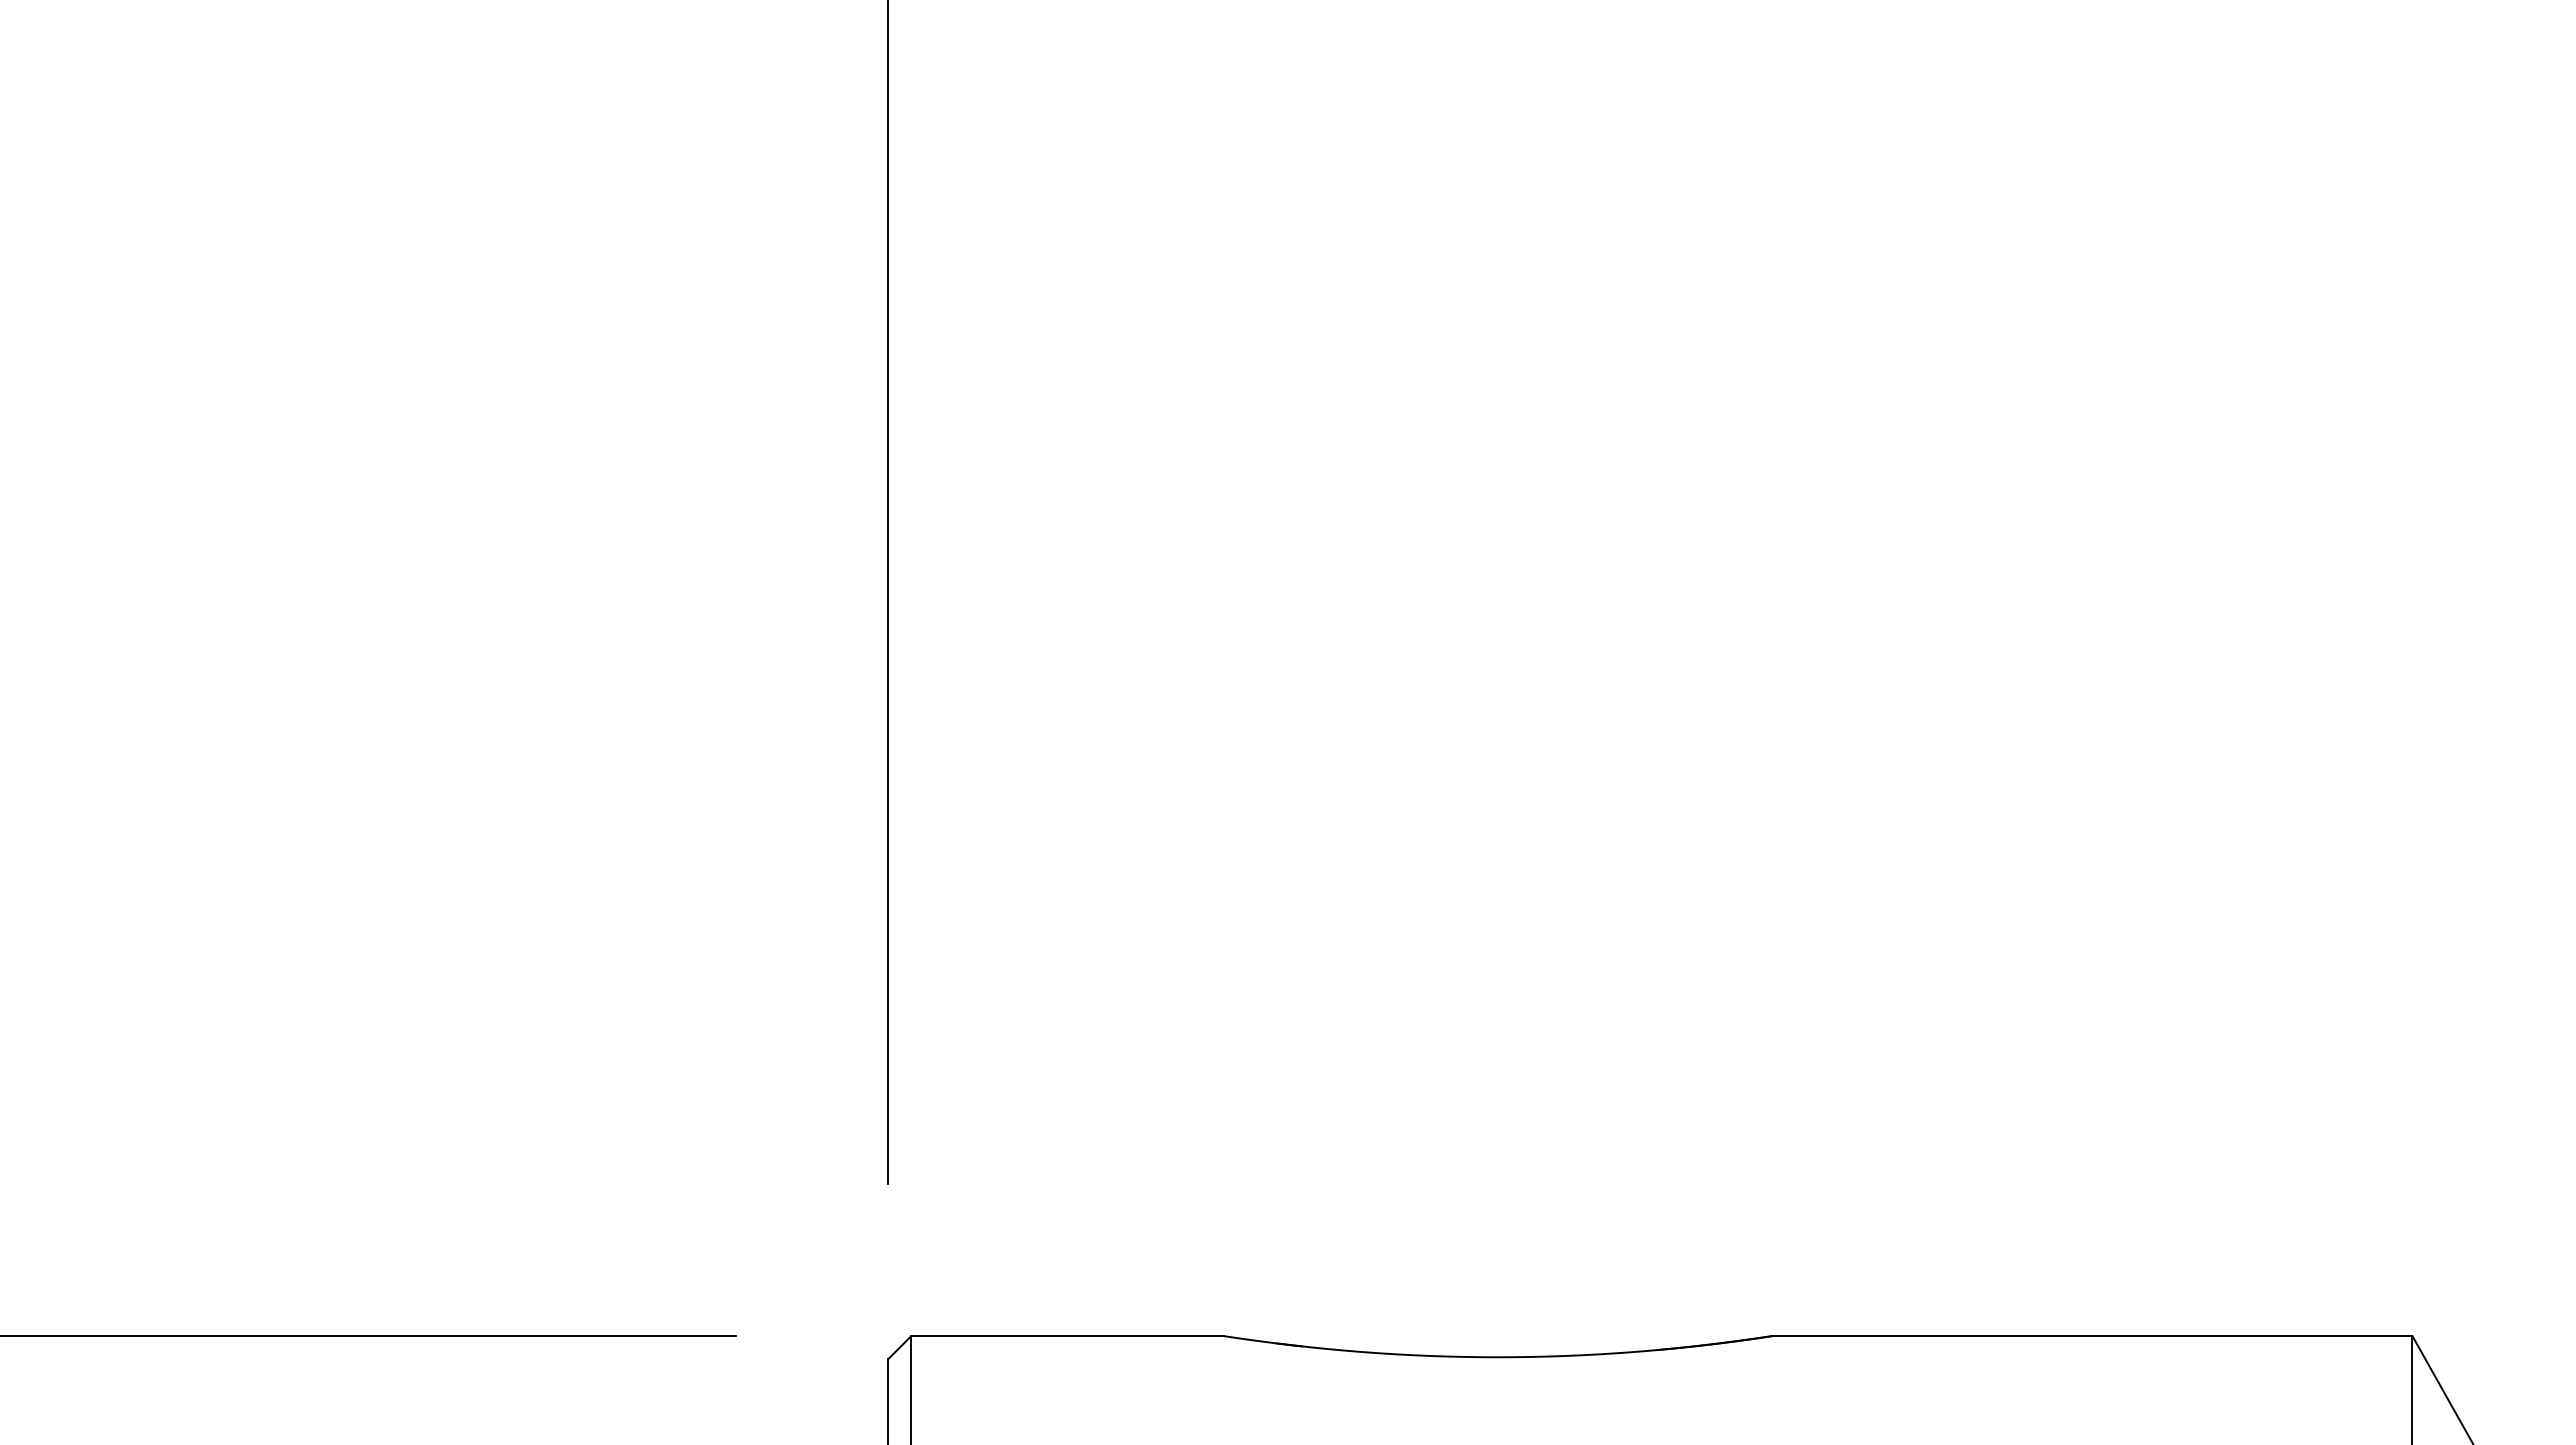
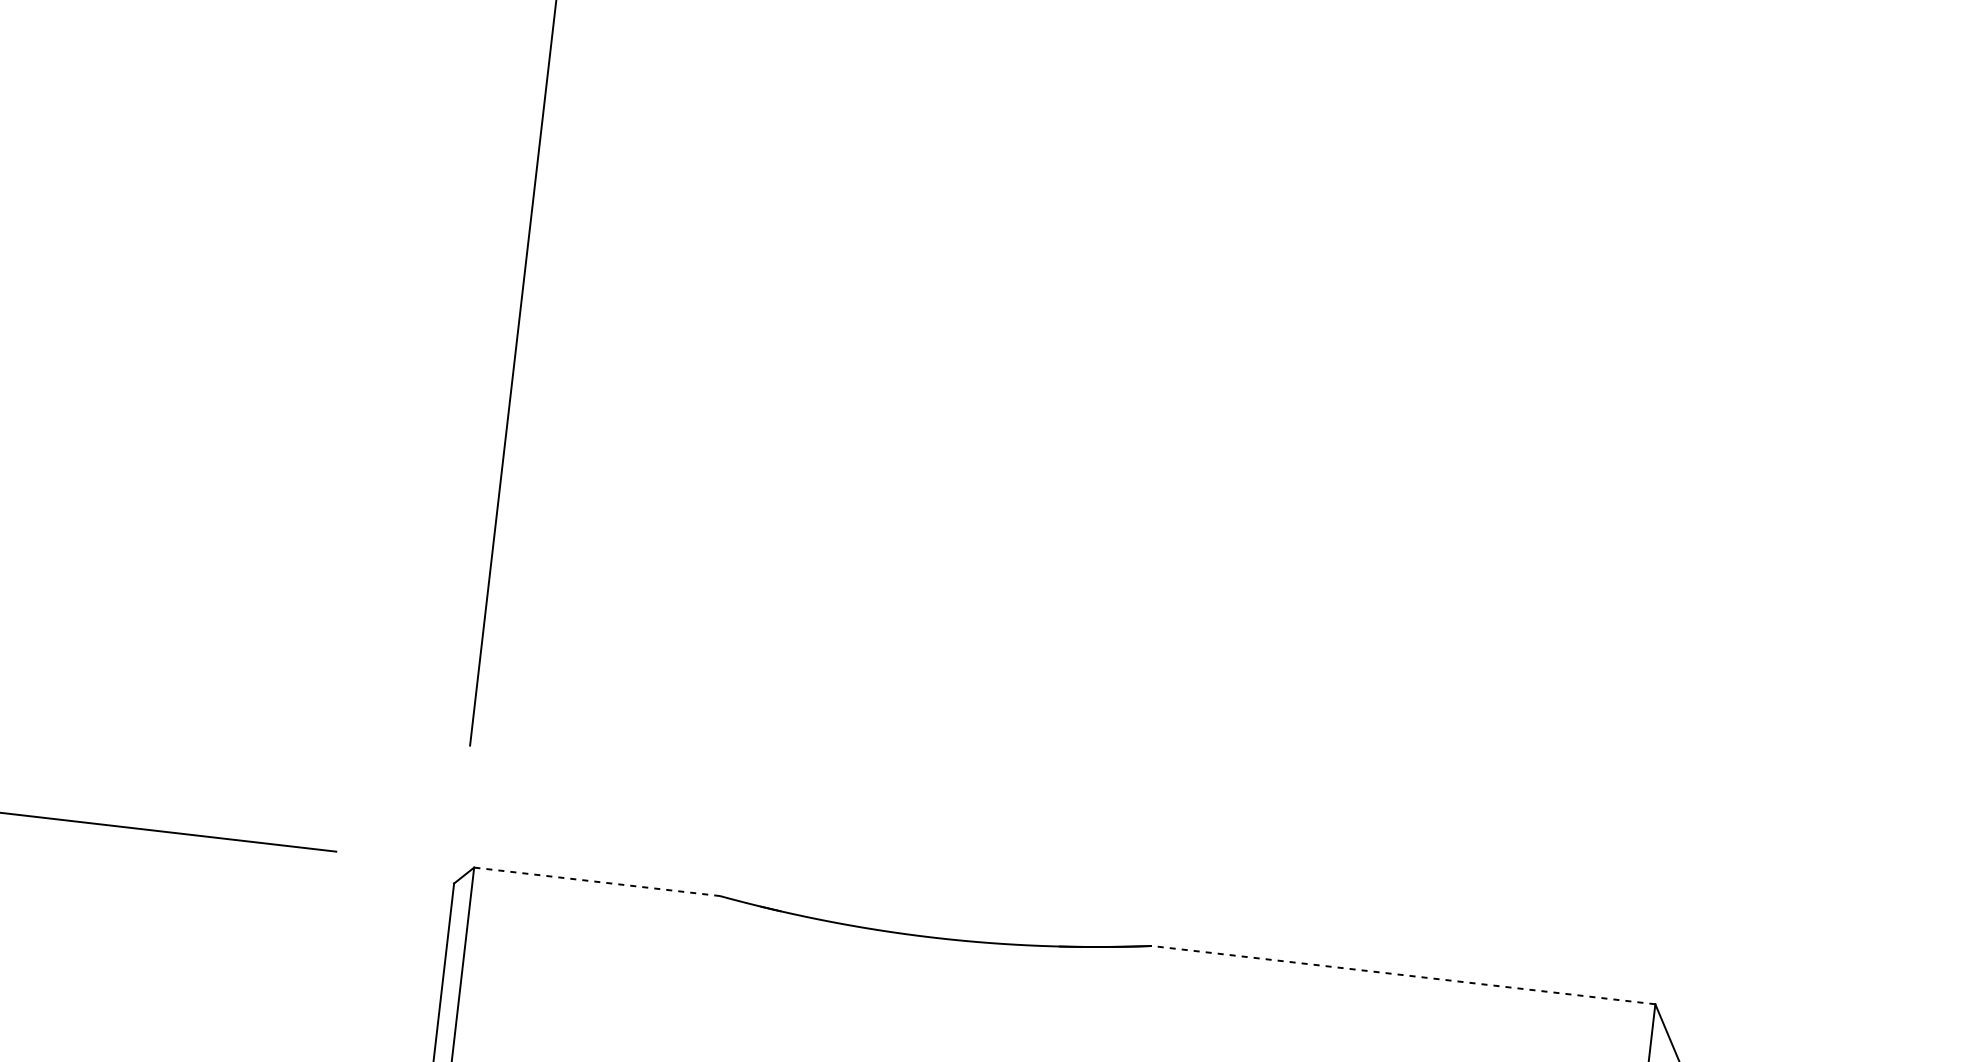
line: (1067, 1336) -> (597, 882), solid -> dashed
line: (2091, 1336) -> (1402, 975), solid -> dashed

